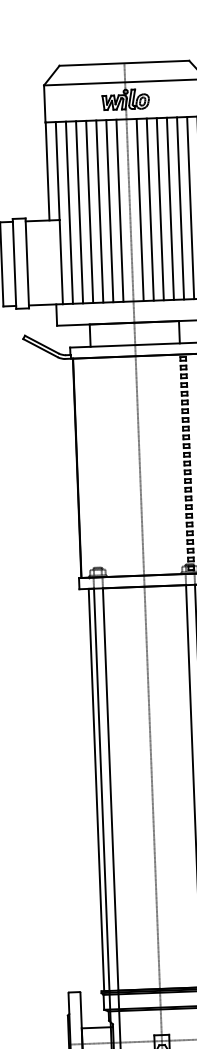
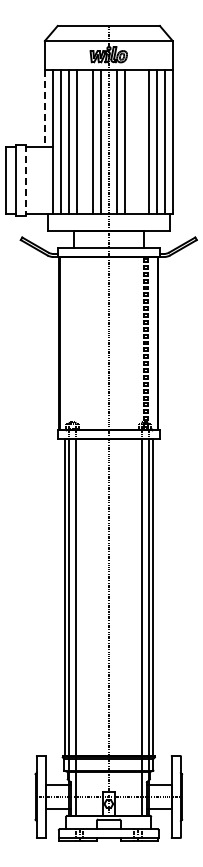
line: (48, 170) -> (45, 108), solid -> dashed
line: (160, 208) -> (132, 141), removed
line: (170, 208) -> (140, 141), removed
line: (99, 210) -> (84, 141), removed
line: (27, 264) -> (26, 181), solid -> dashed

